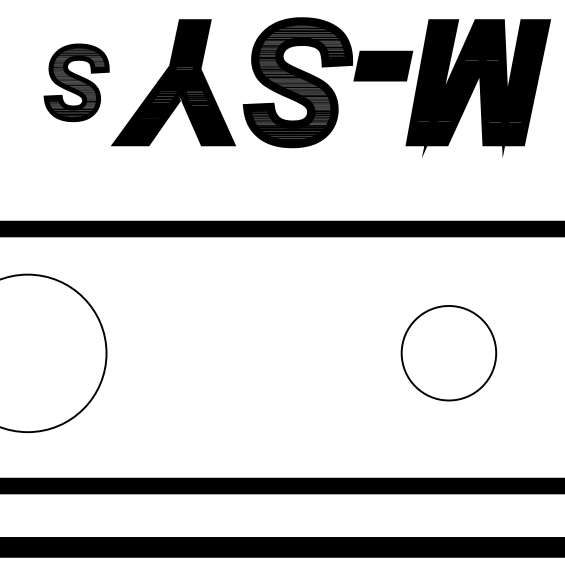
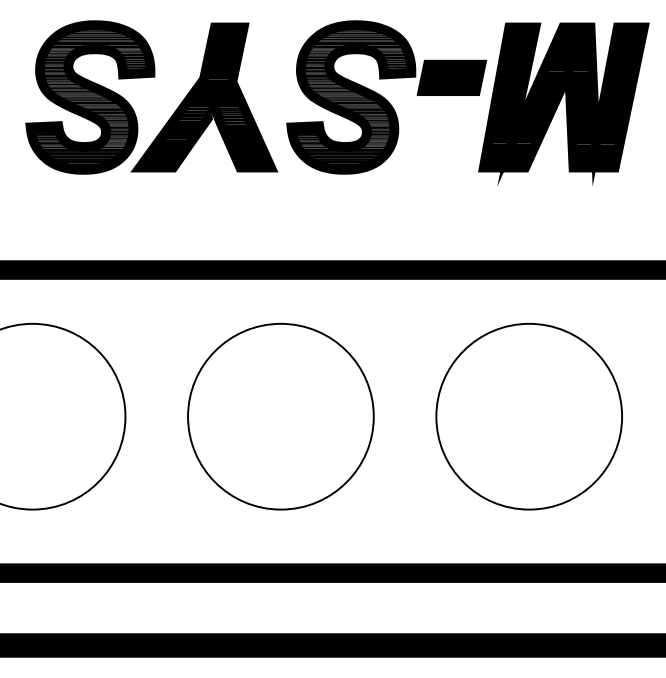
part: (76, 82) -> (90, 97), size x1.67
part: (237, 352) -> (279, 415), added
part: (448, 352) -> (528, 415), size x1.67

